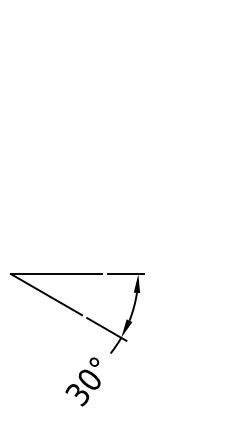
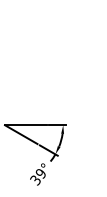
text: (88, 381) -> (40, 174), 30° -> 39°

